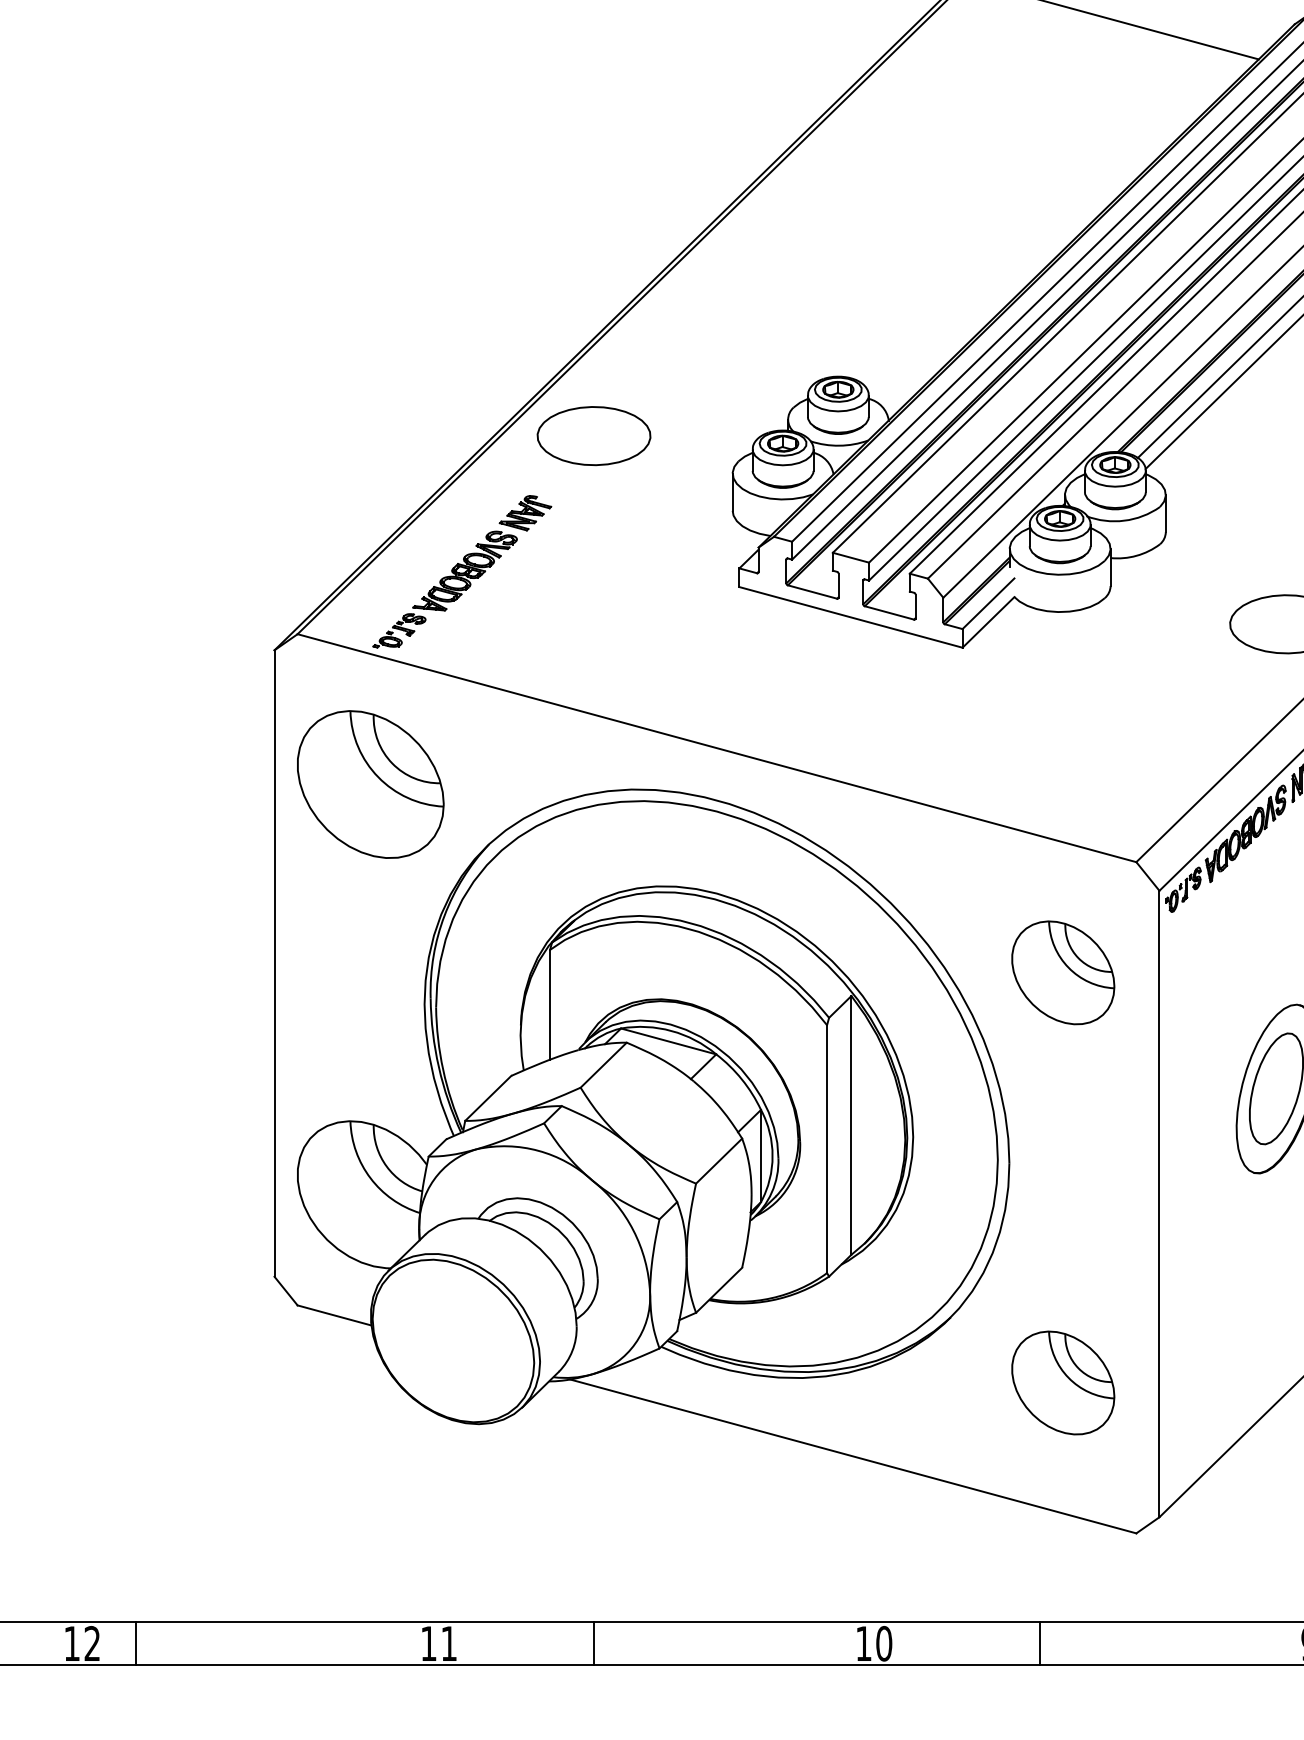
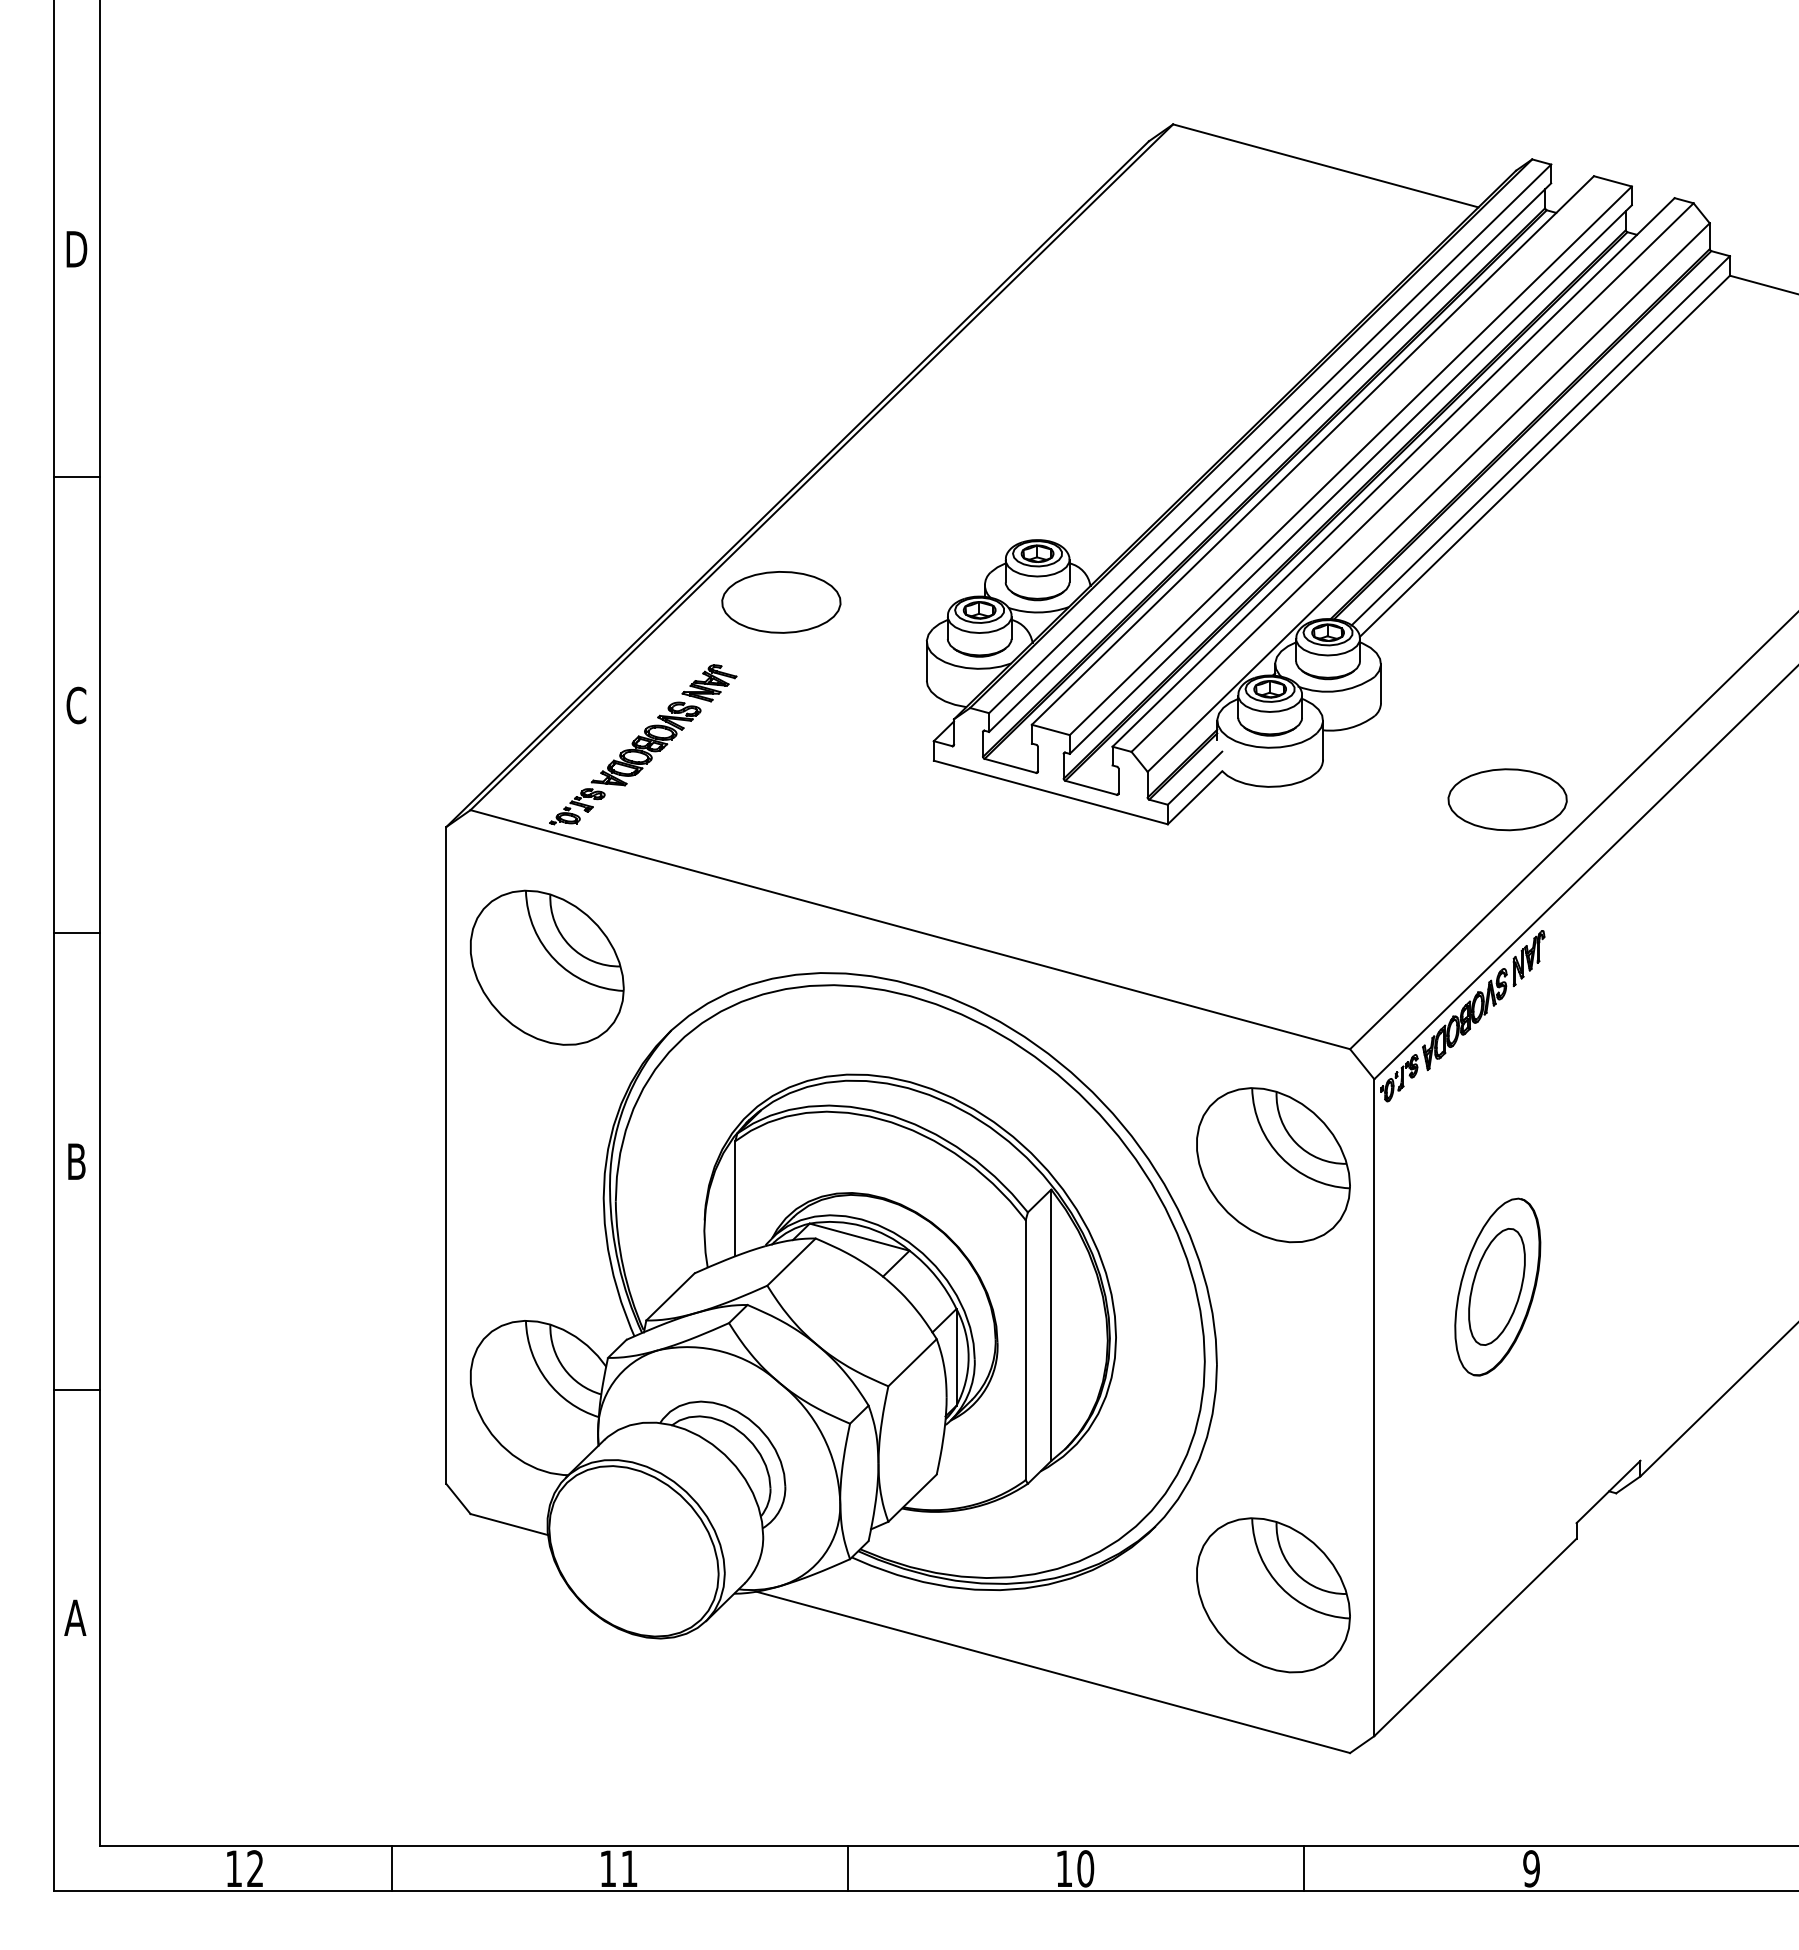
part: (1063, 973) -> (1273, 1165), size x1.43
part: (1063, 1383) -> (1273, 1595), size x1.43
line: (136, 1643) -> (391, 1868), moved
line: (594, 1643) -> (847, 1868), moved
line: (1039, 1643) -> (1303, 1868), moved

